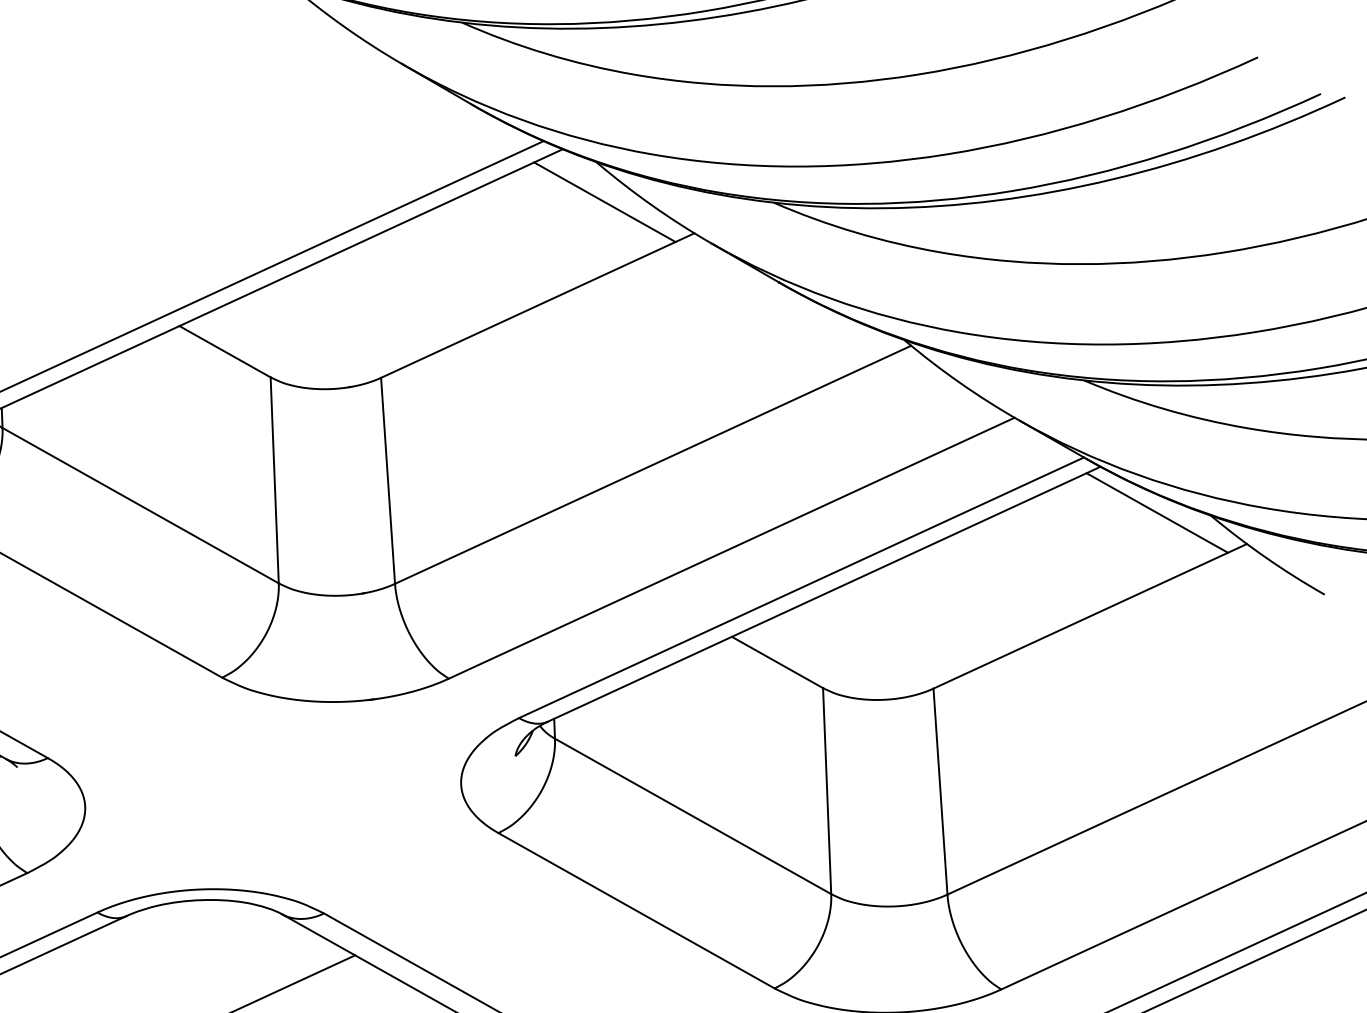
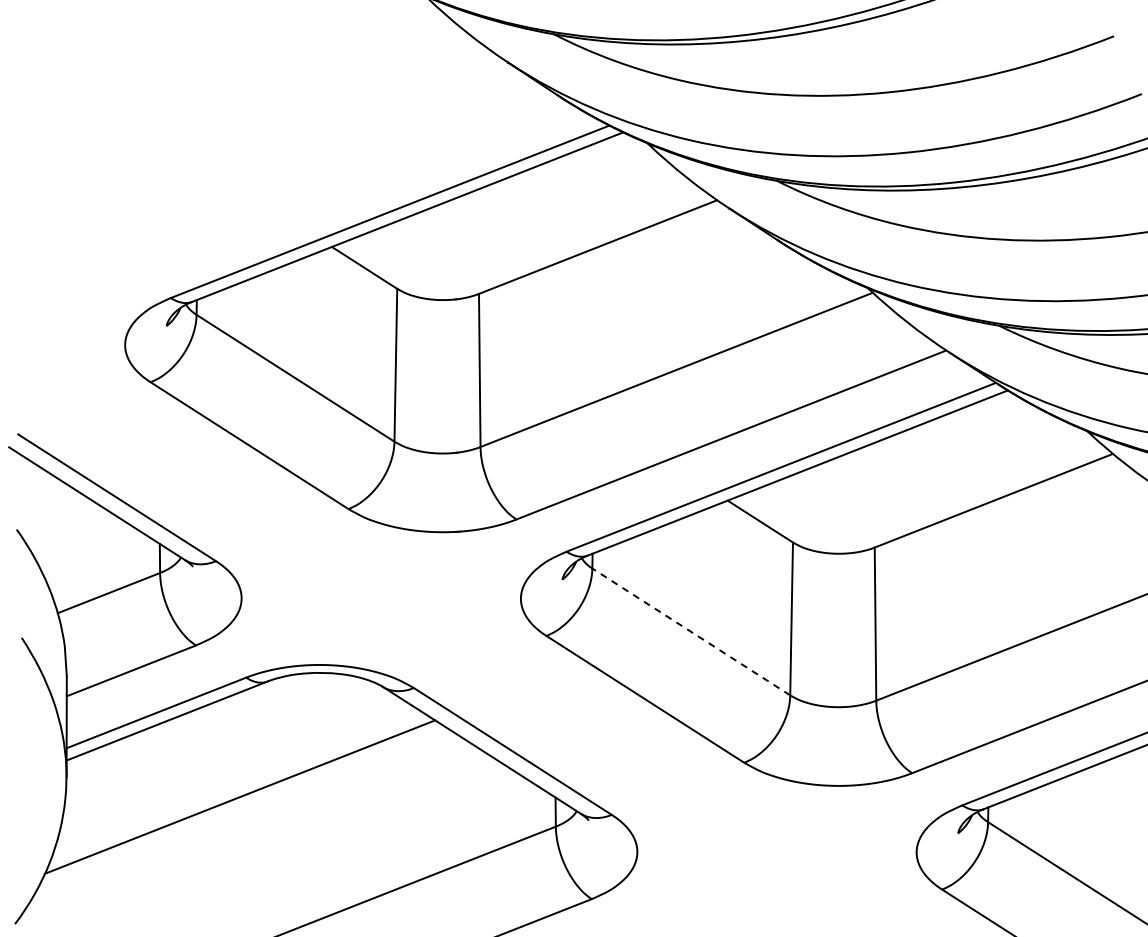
line: (603, 201) -> (651, 172), removed
line: (1156, 512) -> (1047, 426), removed
line: (693, 815) -> (691, 631), solid -> dashed

